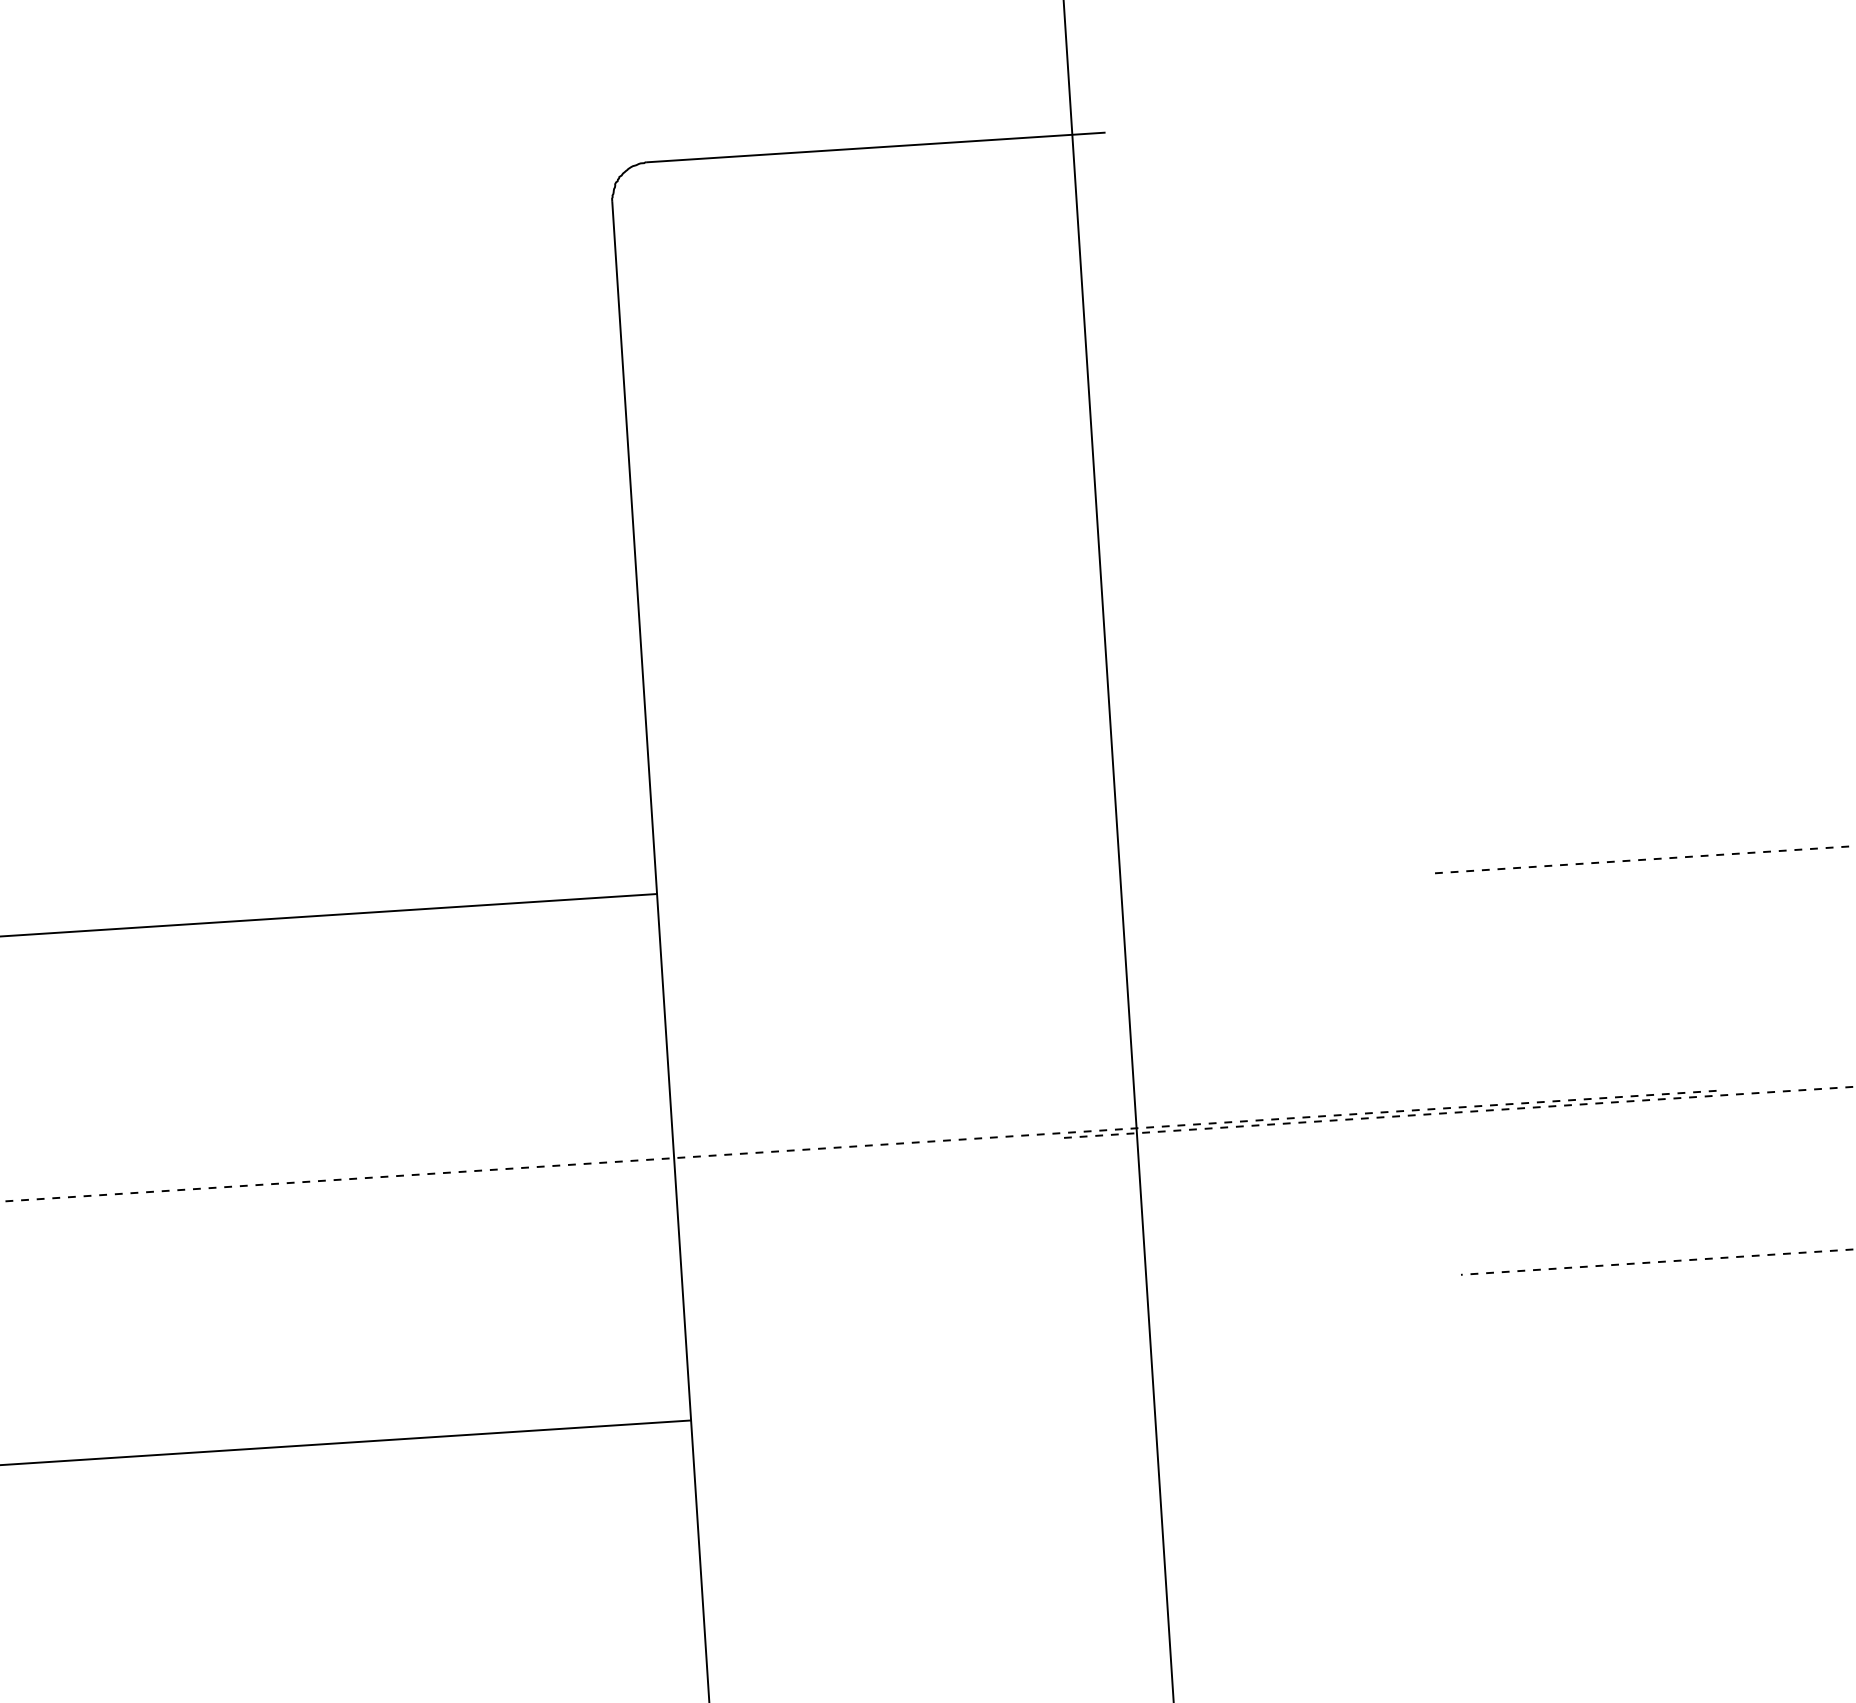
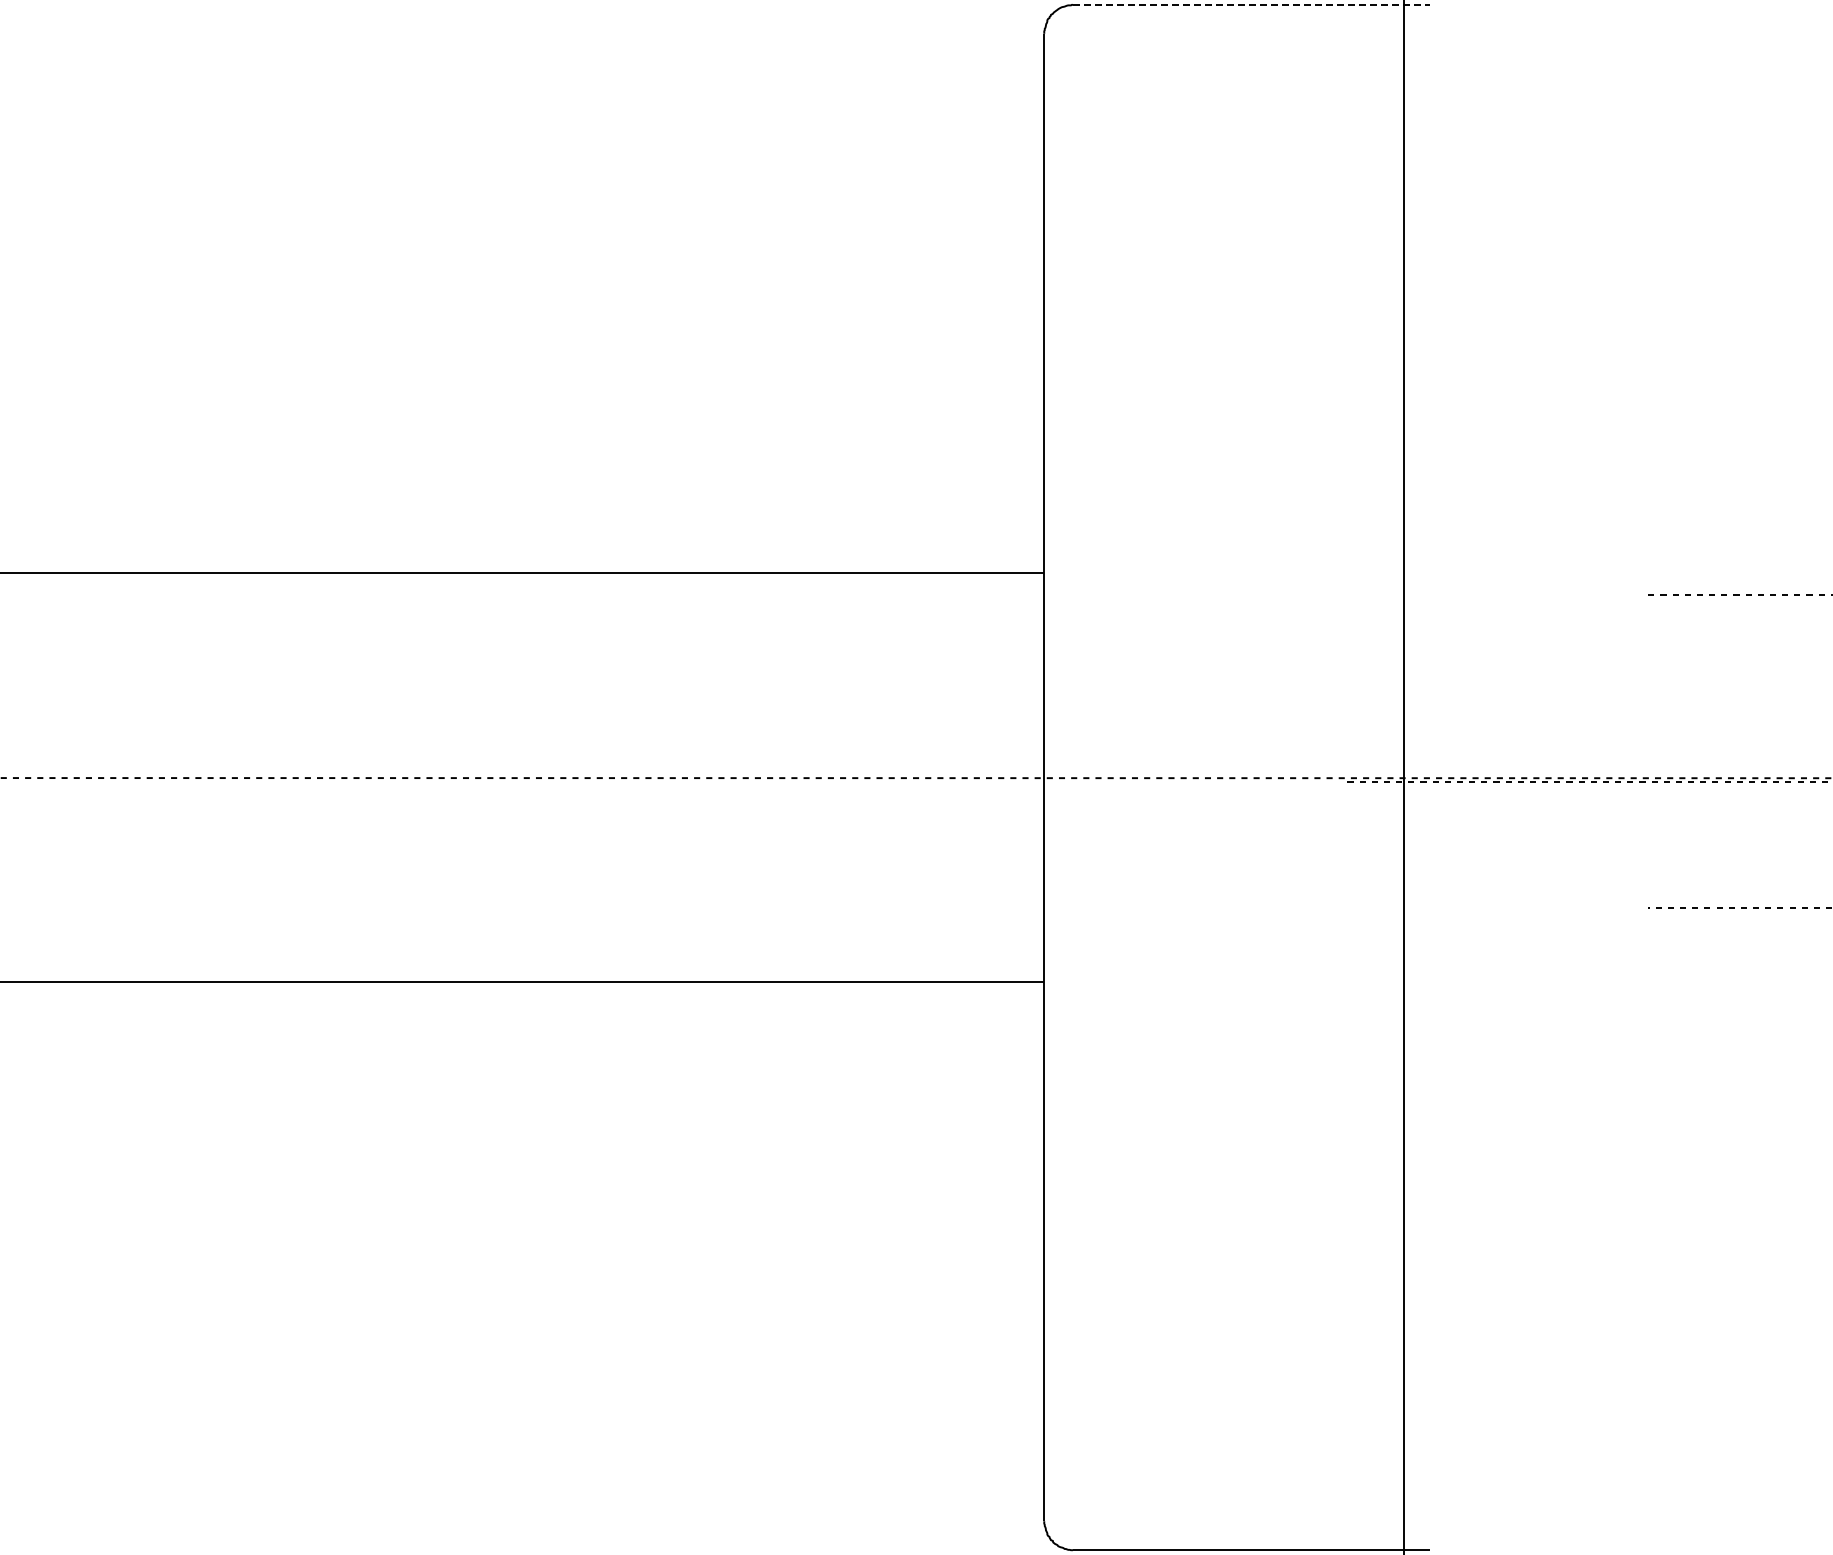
line: (876, 147) -> (1251, 4), solid -> dashed

